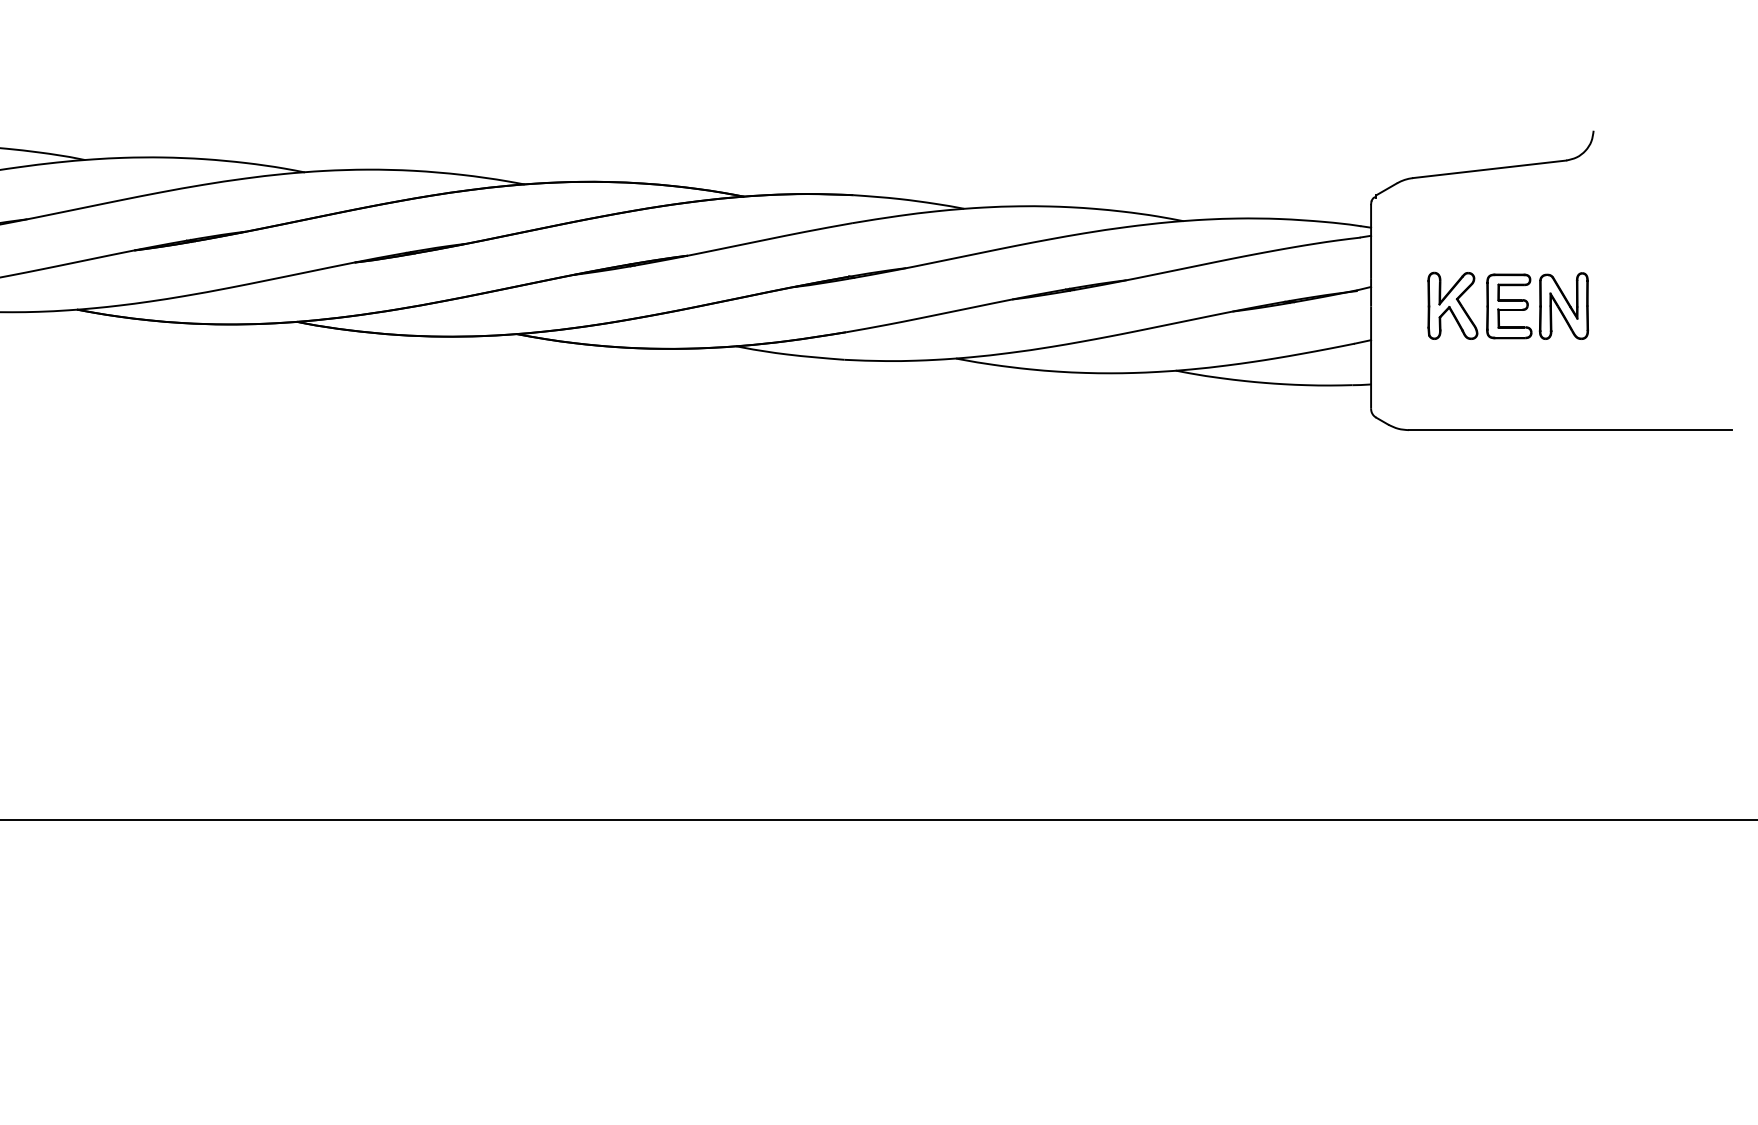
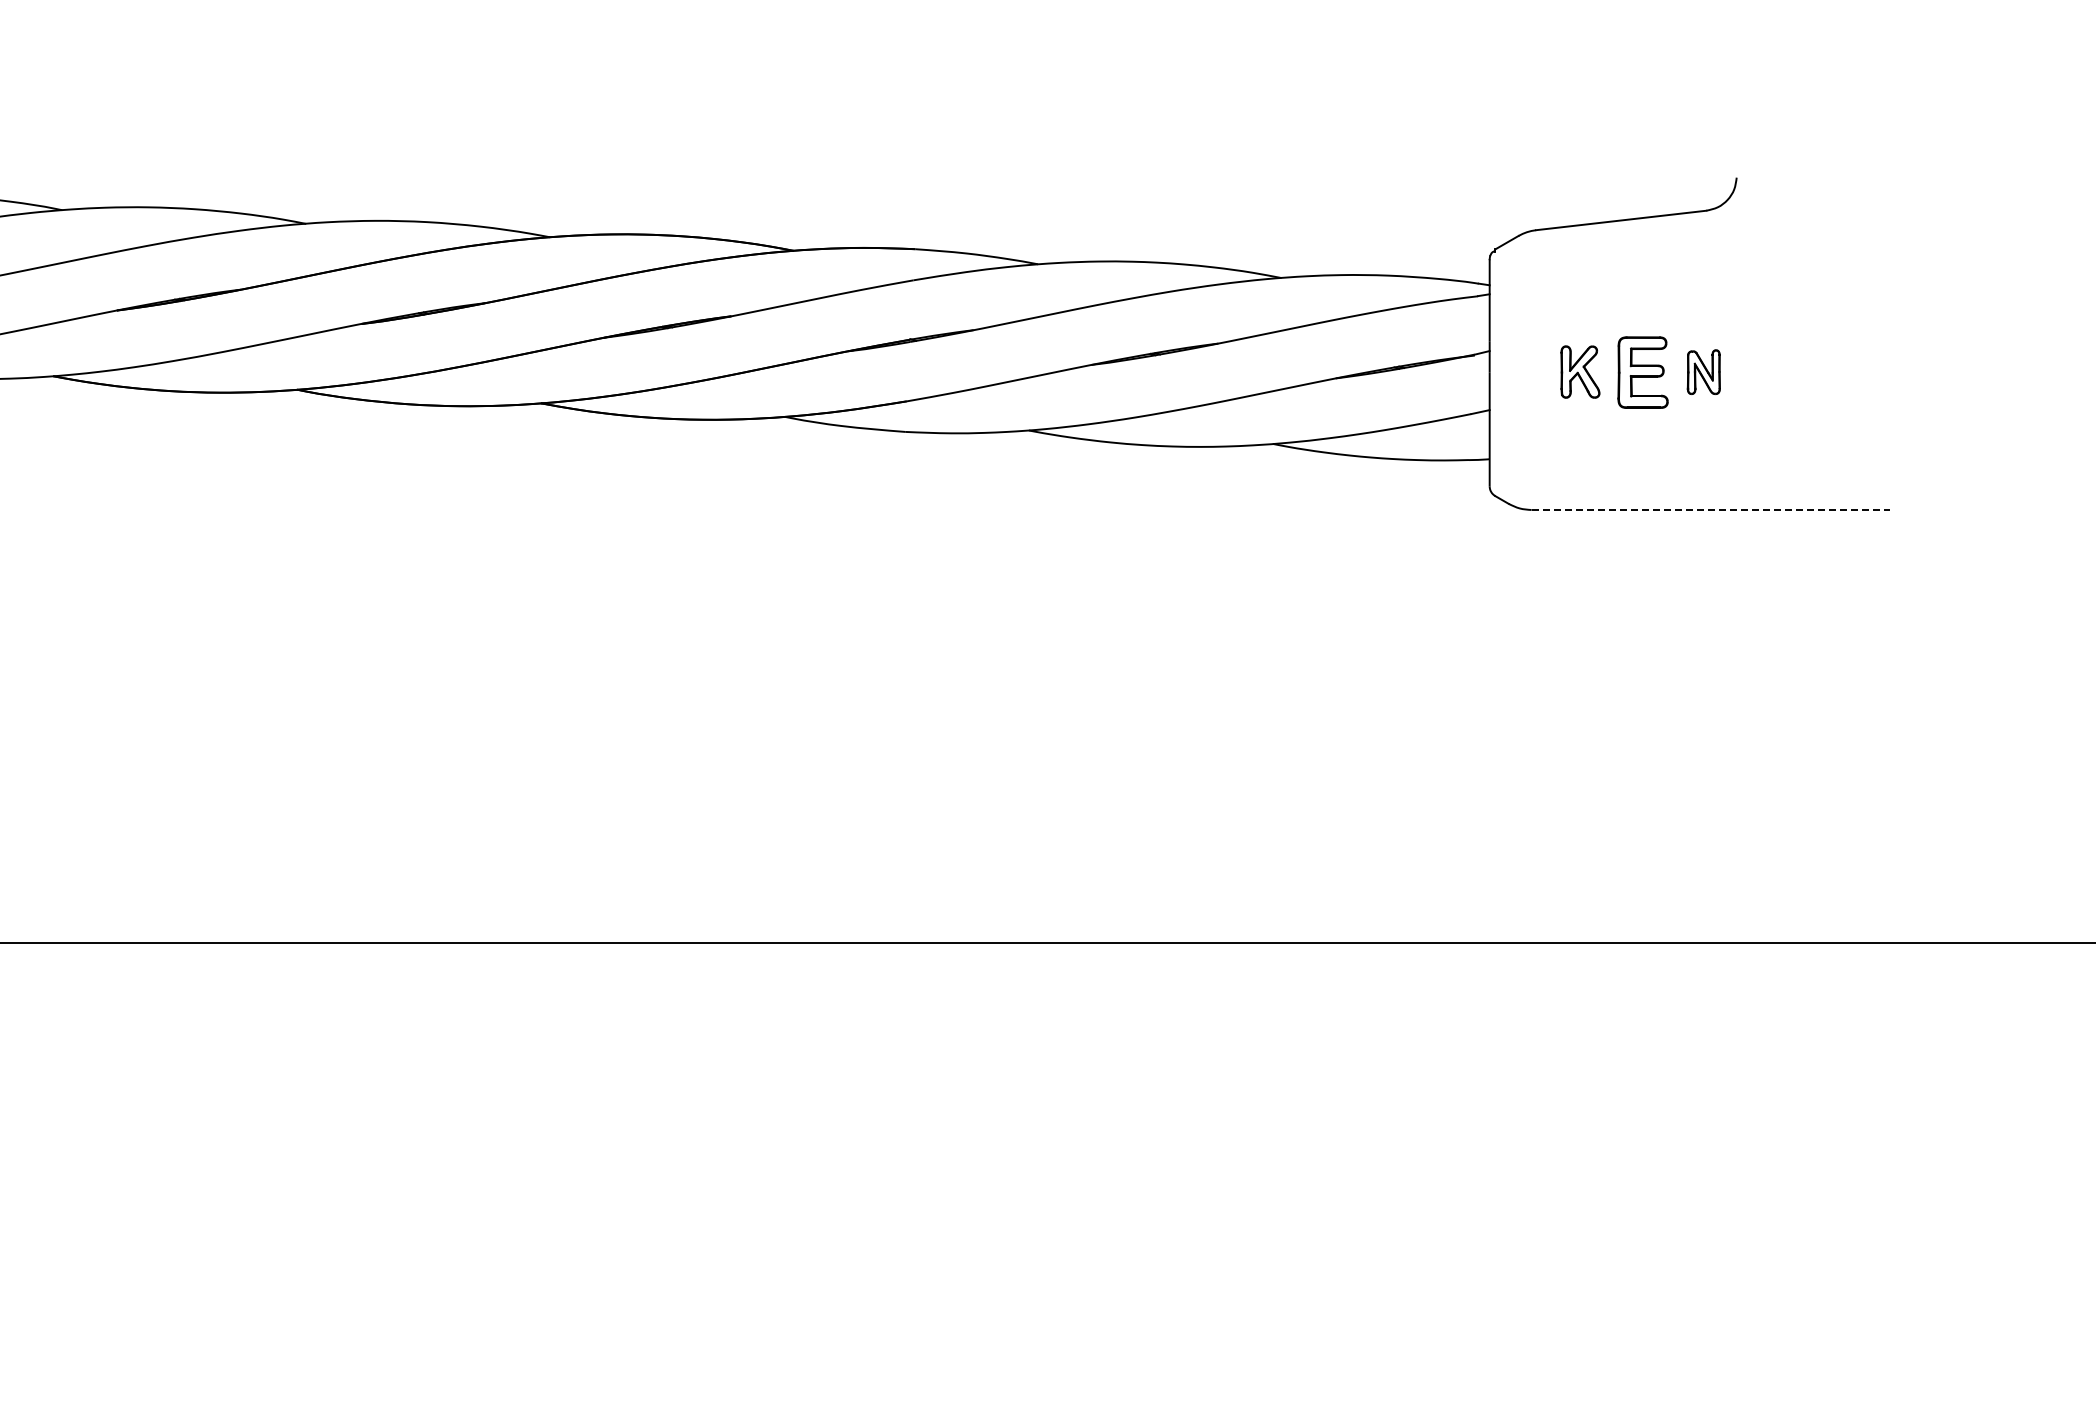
part: (1452, 305) -> (1580, 371), size x0.7
part: (1563, 305) -> (1703, 371), size x0.6
line: (1570, 430) -> (1711, 510), solid -> dashed

